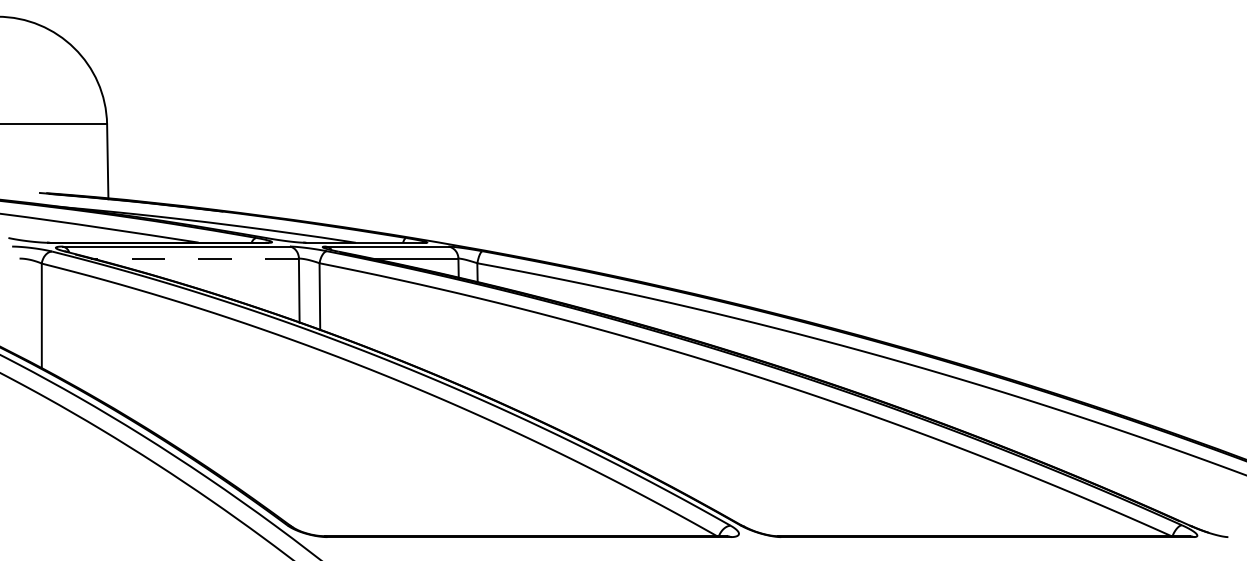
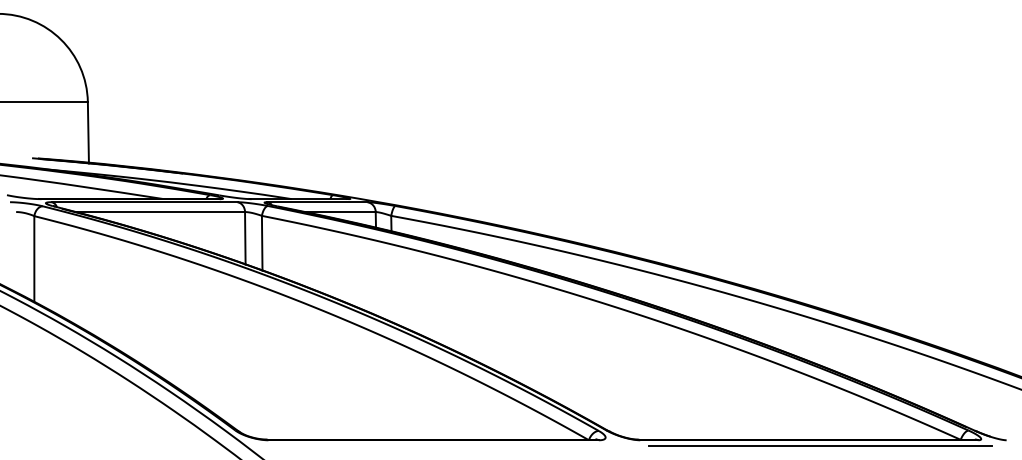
line: (194, 259) -> (159, 212), dashed -> solid
line: (1001, 544) -> (820, 446), added

